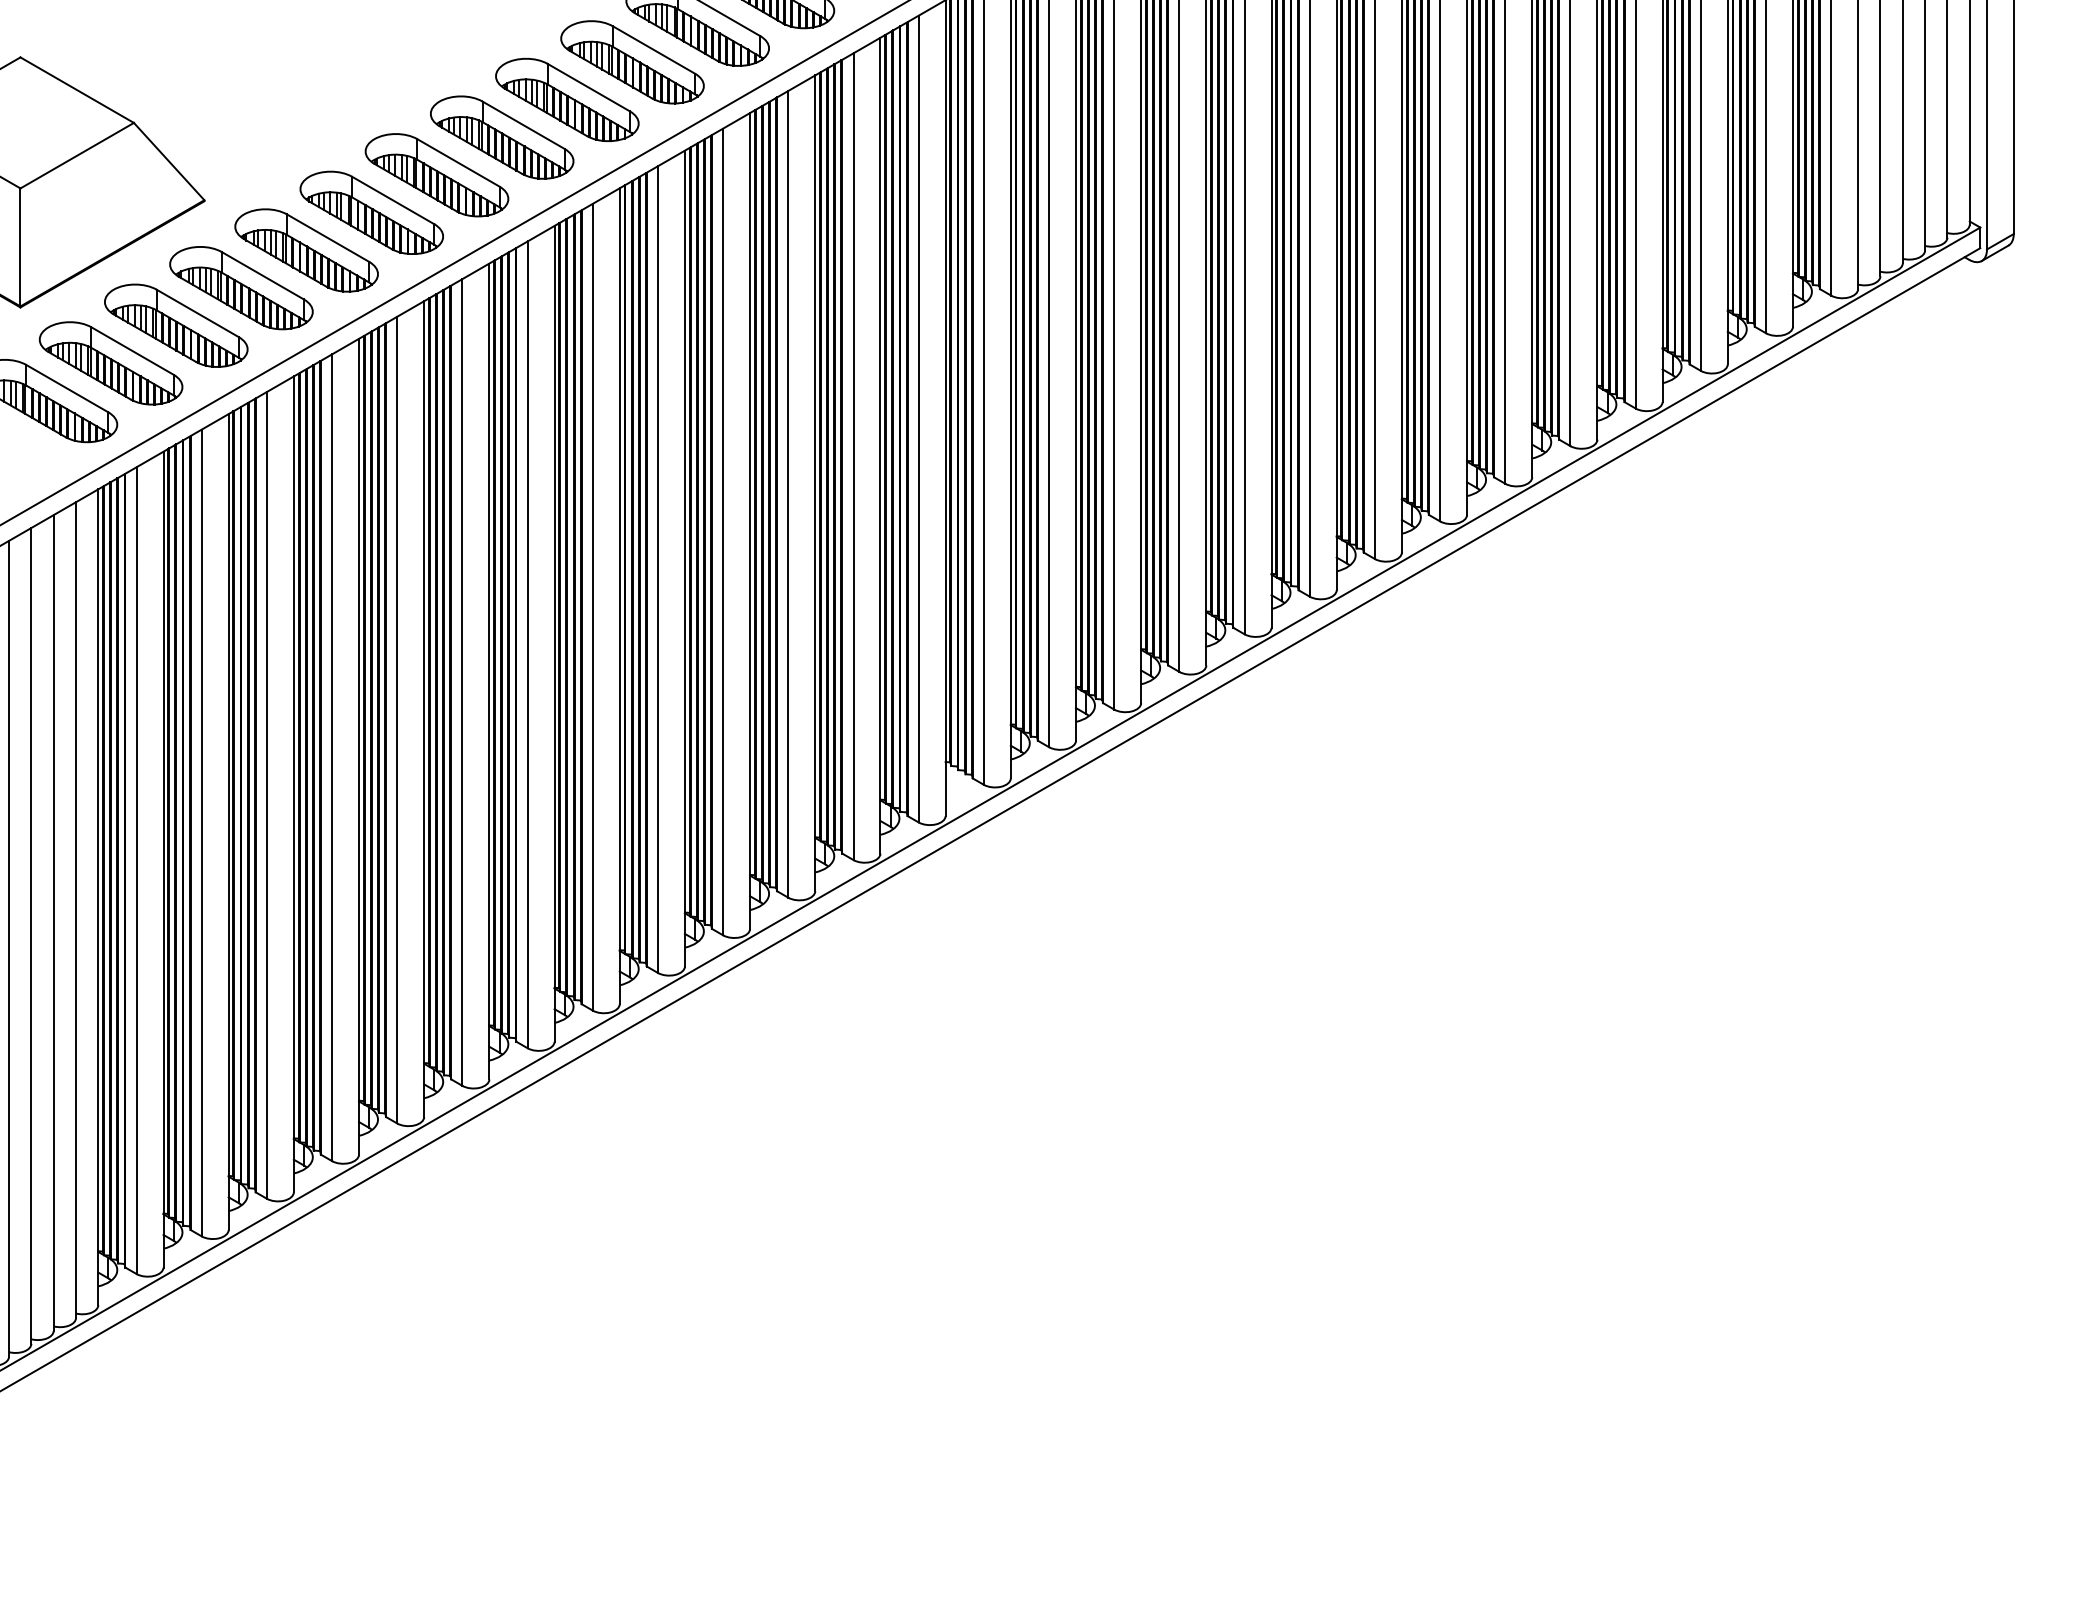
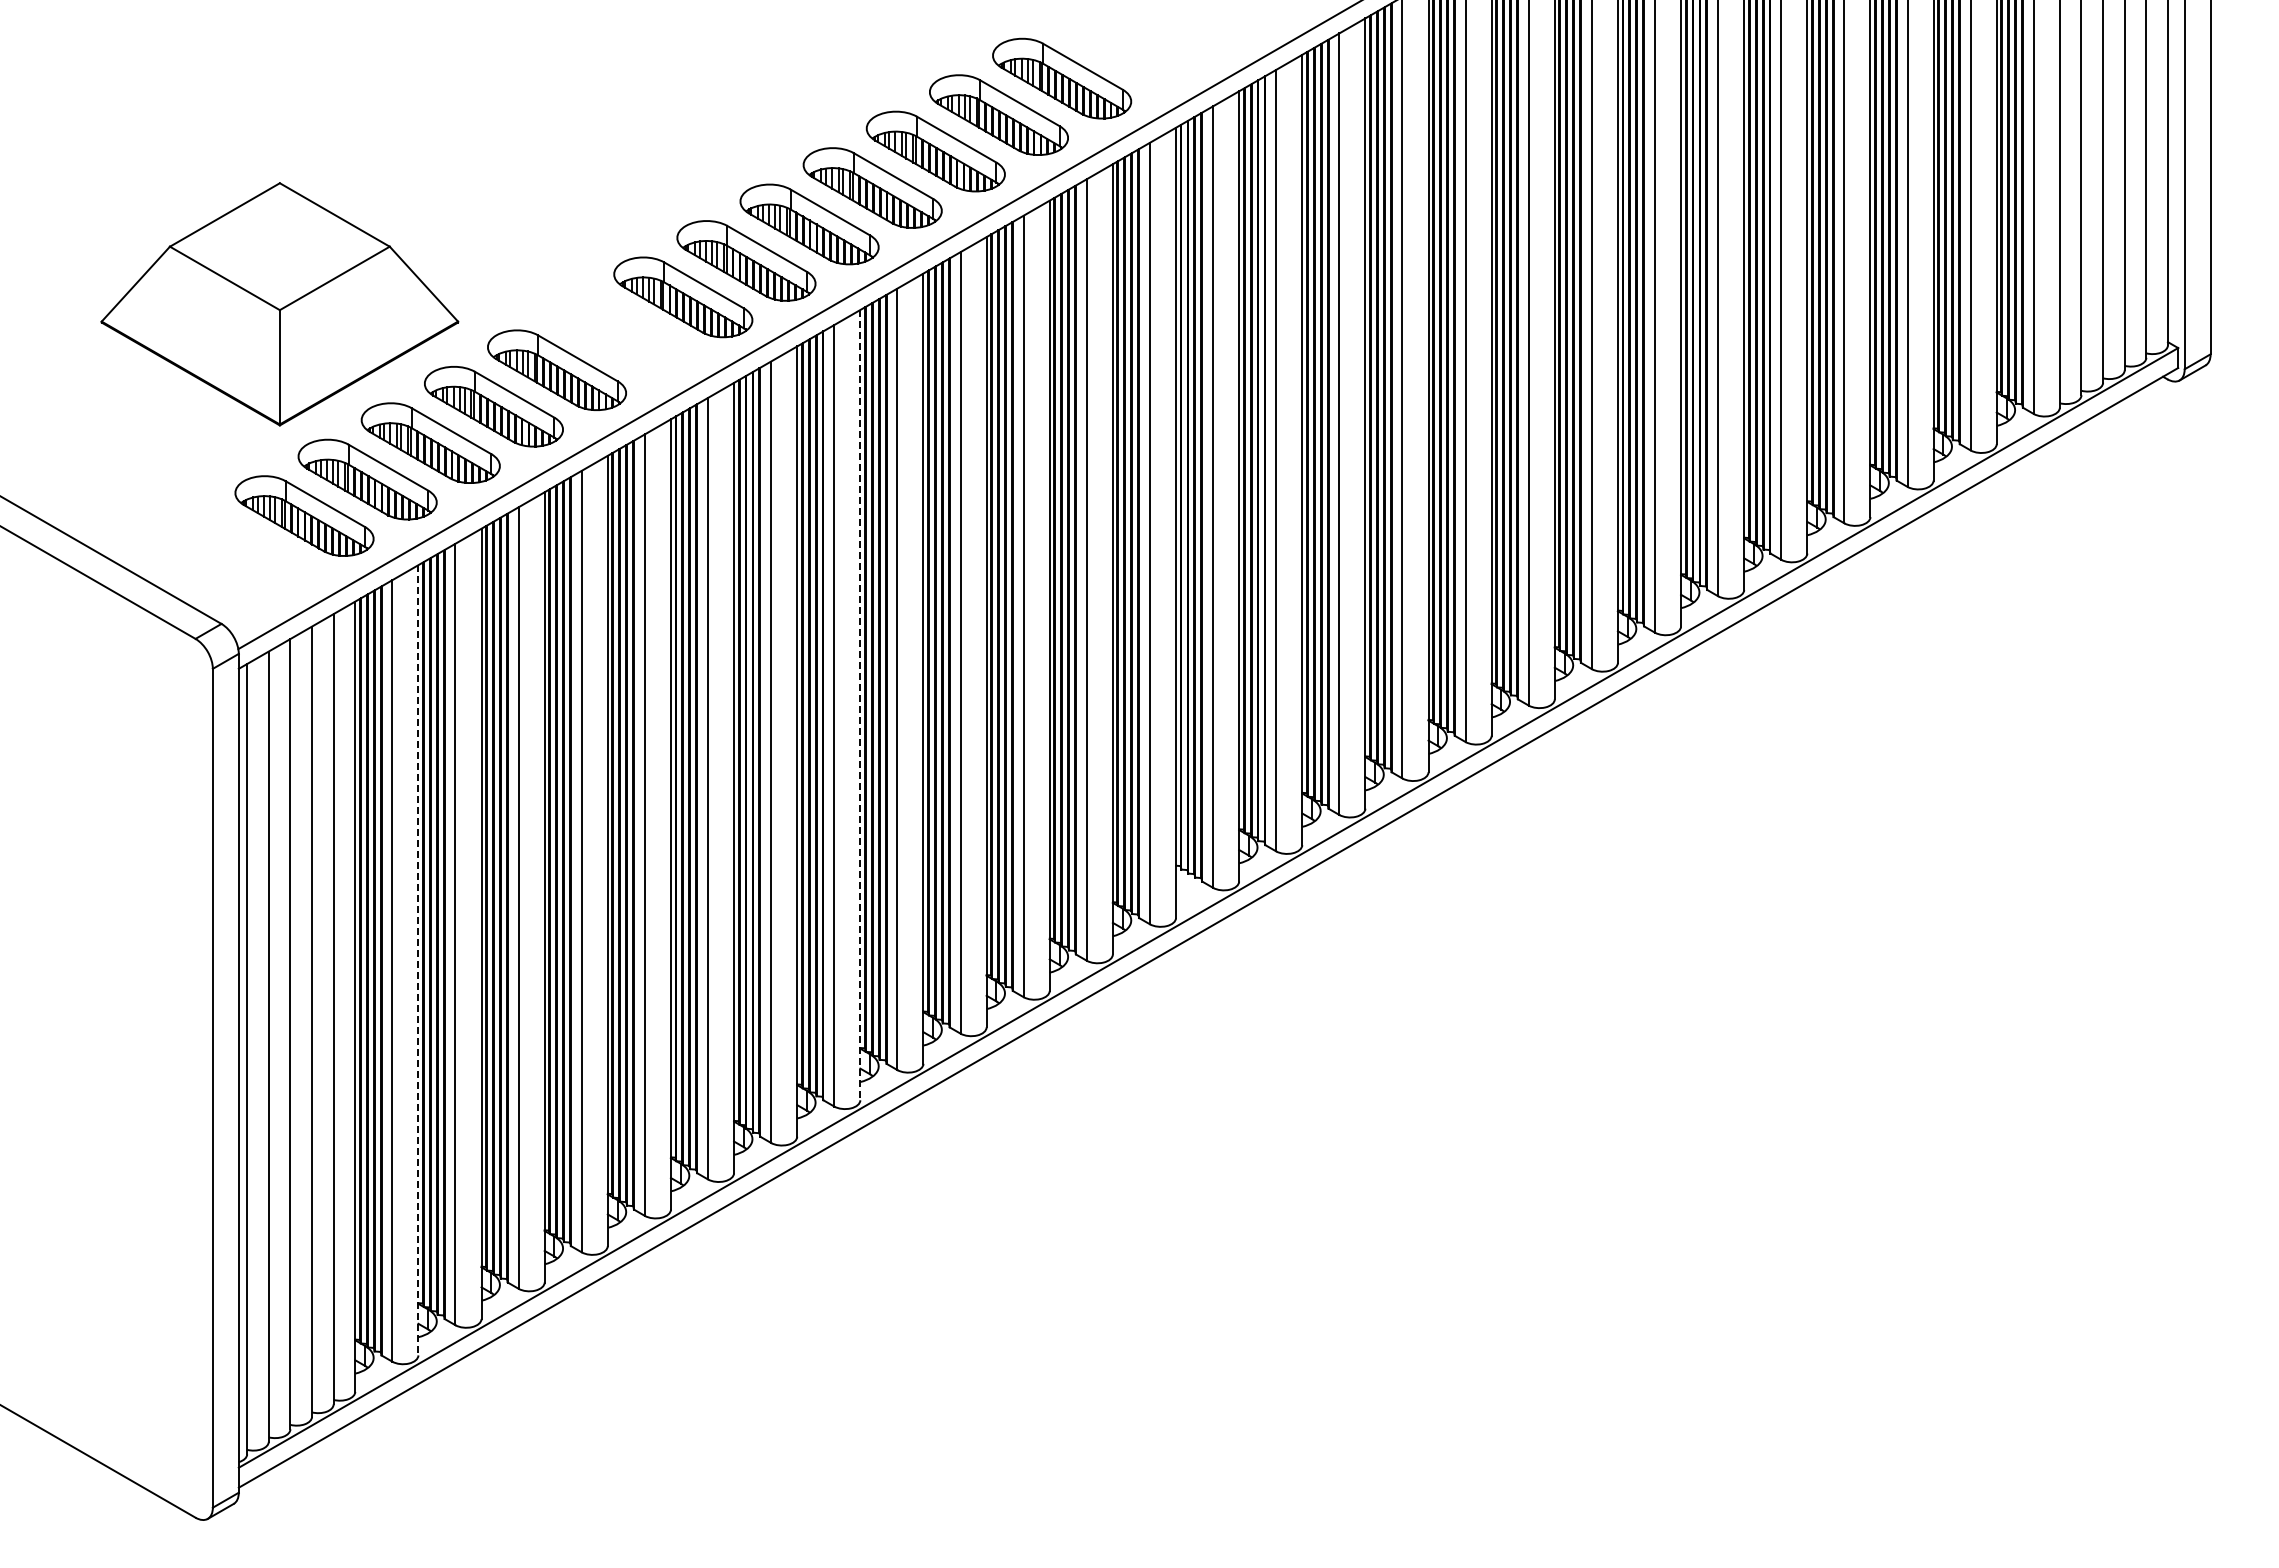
part: (372, 212) -> (620, 333), removed
line: (619, 596) -> (860, 705), solid -> dashed
line: (163, 859) -> (418, 960), solid -> dashed

